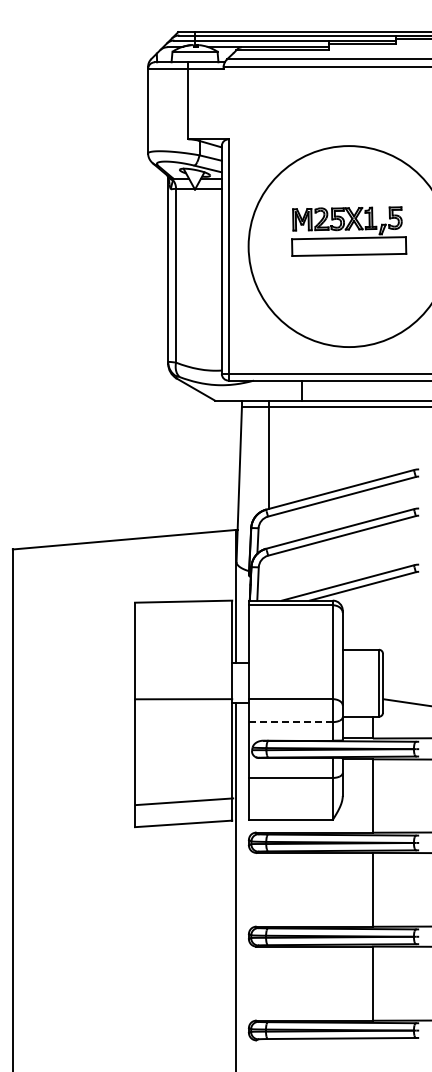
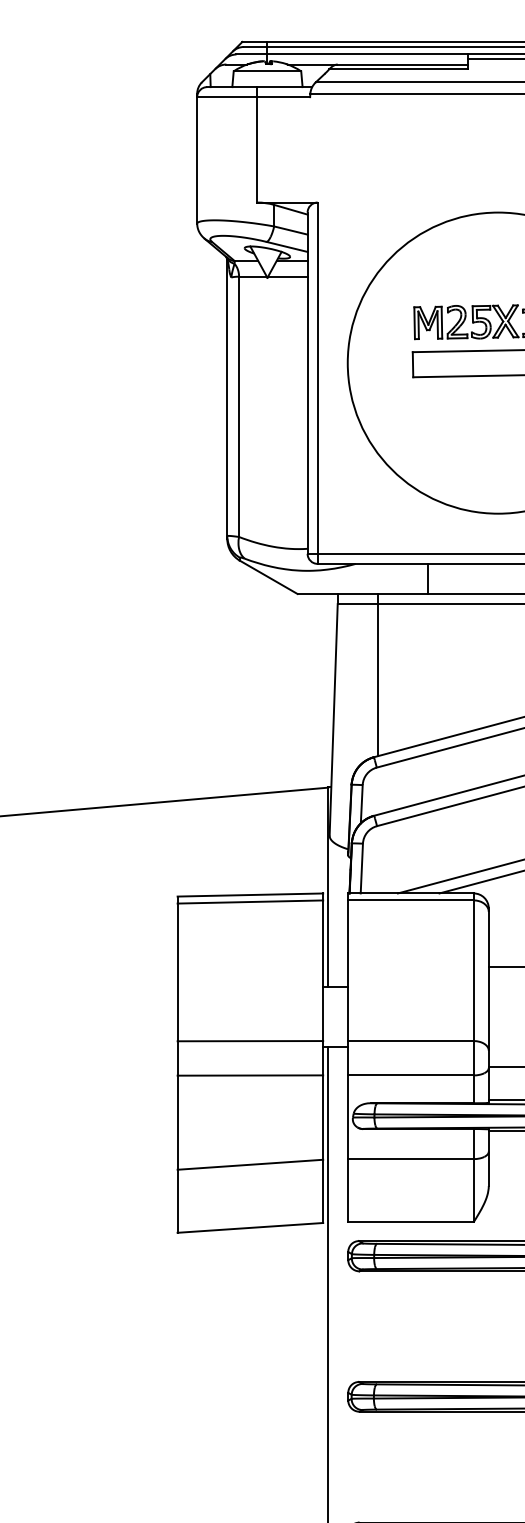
line: (183, 606) -> (250, 902), added
line: (183, 722) -> (250, 1076), added
line: (290, 722) -> (410, 1076), dashed -> solid
line: (184, 801) -> (250, 1164), moved

